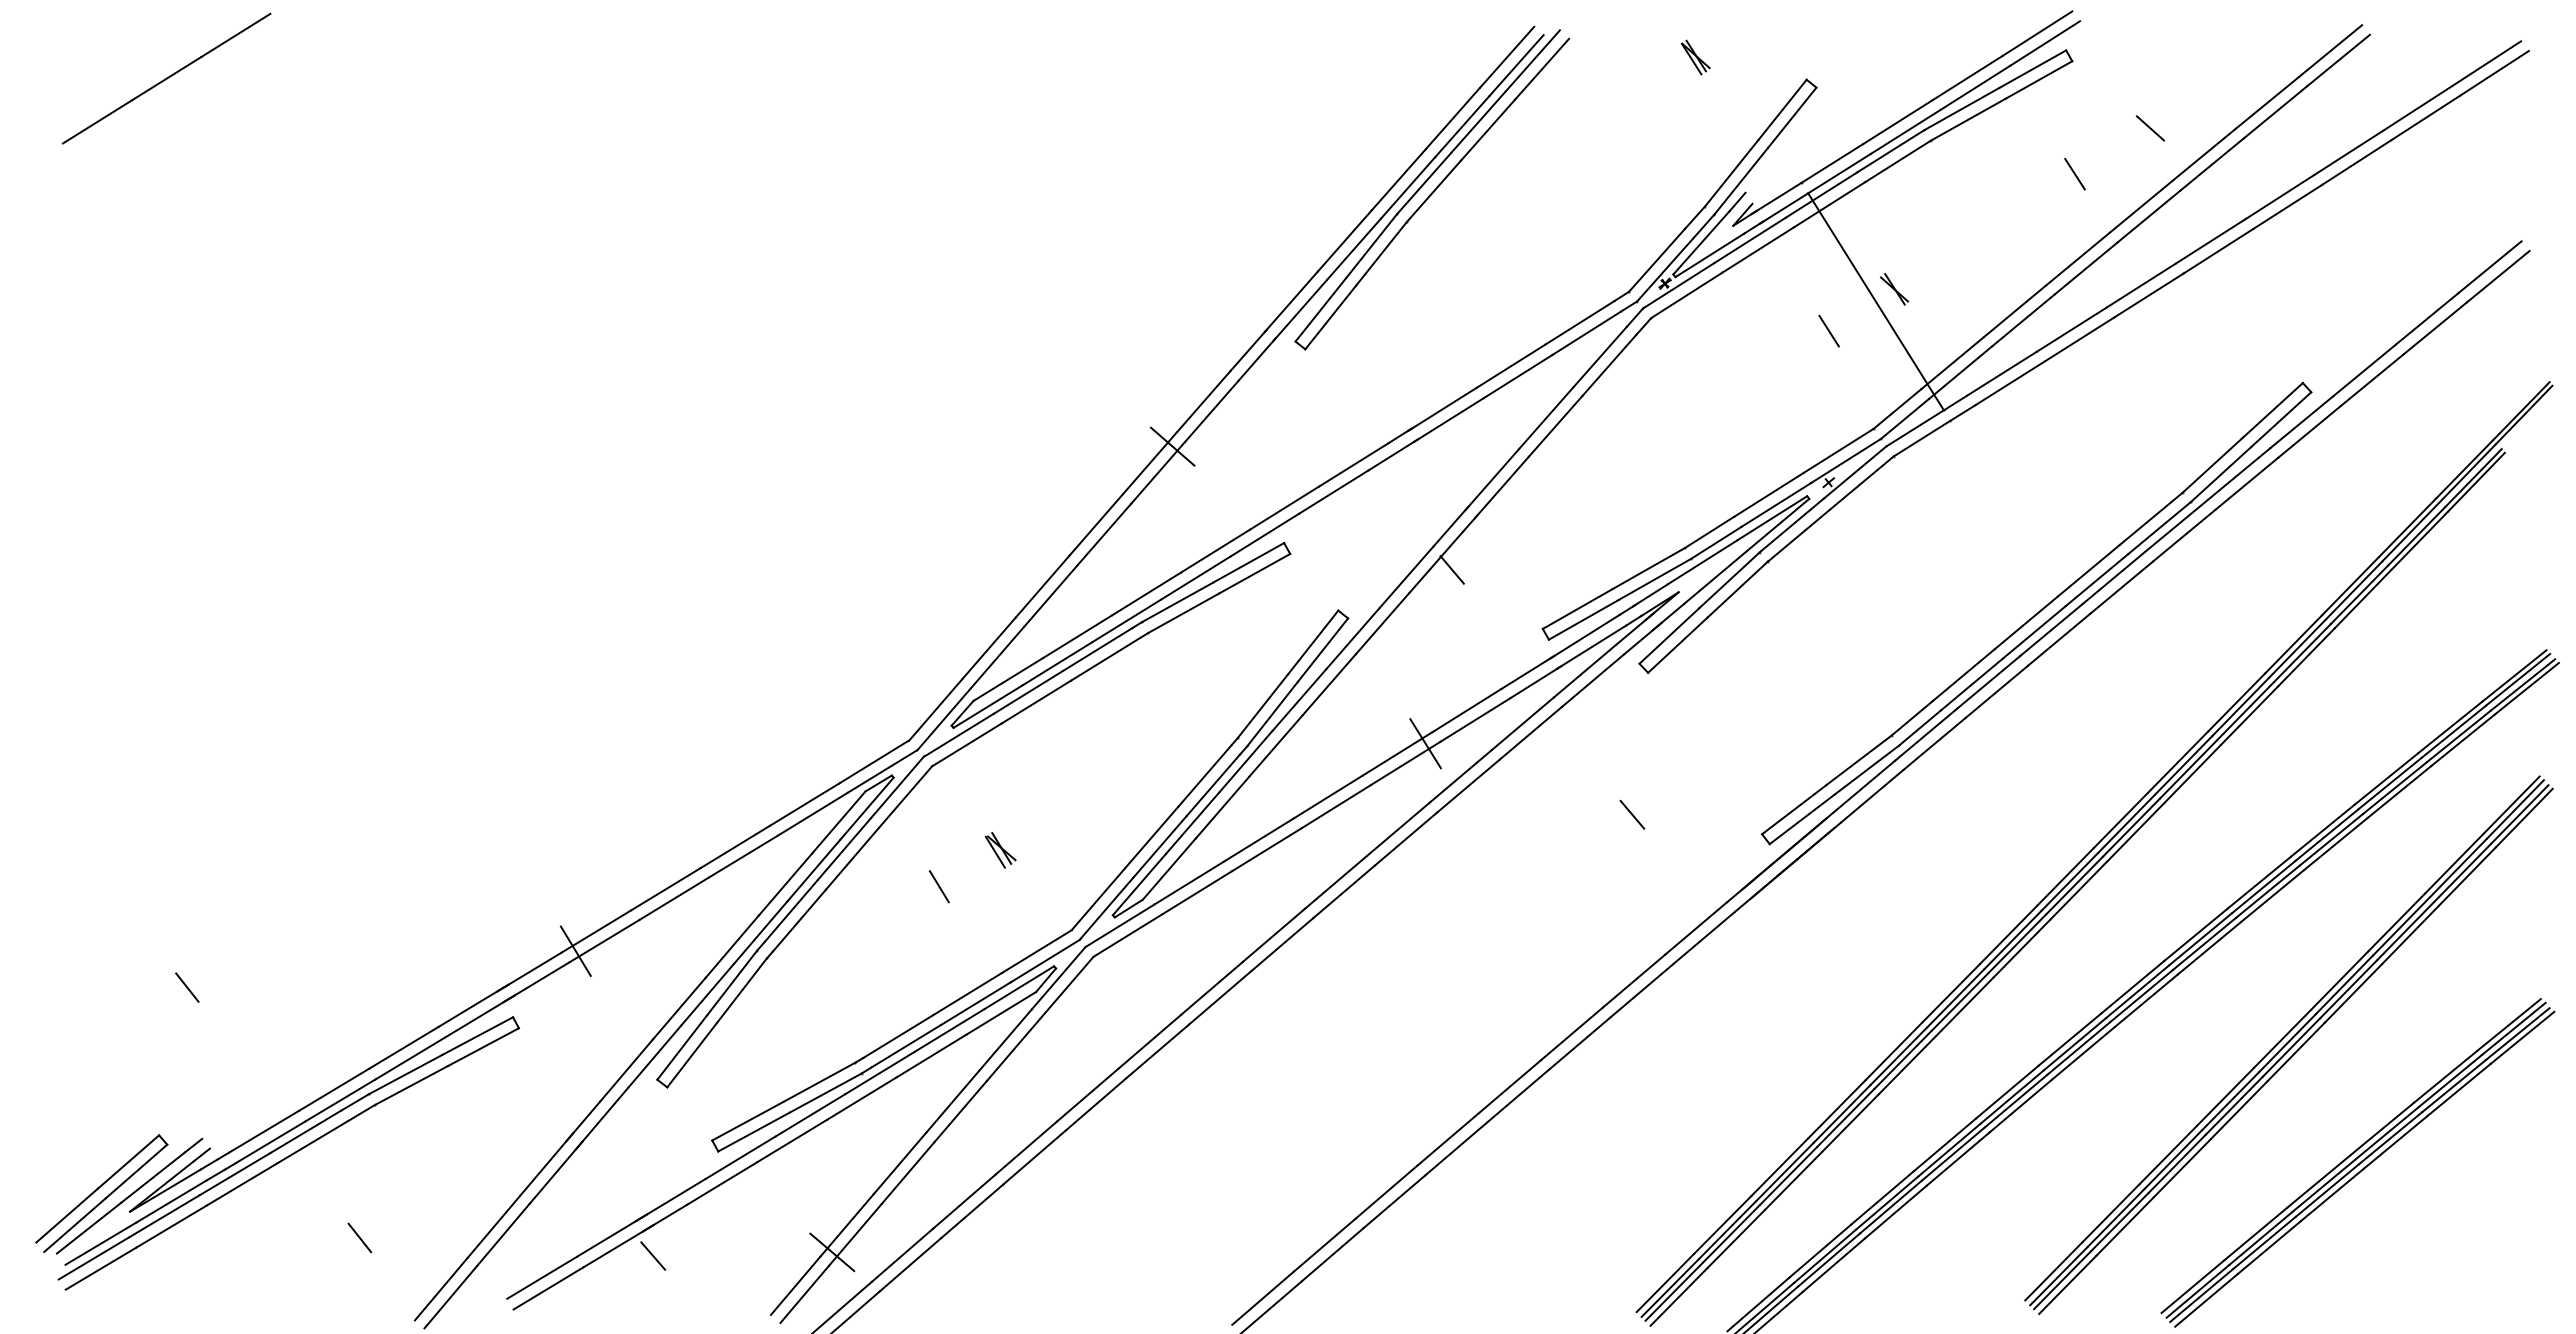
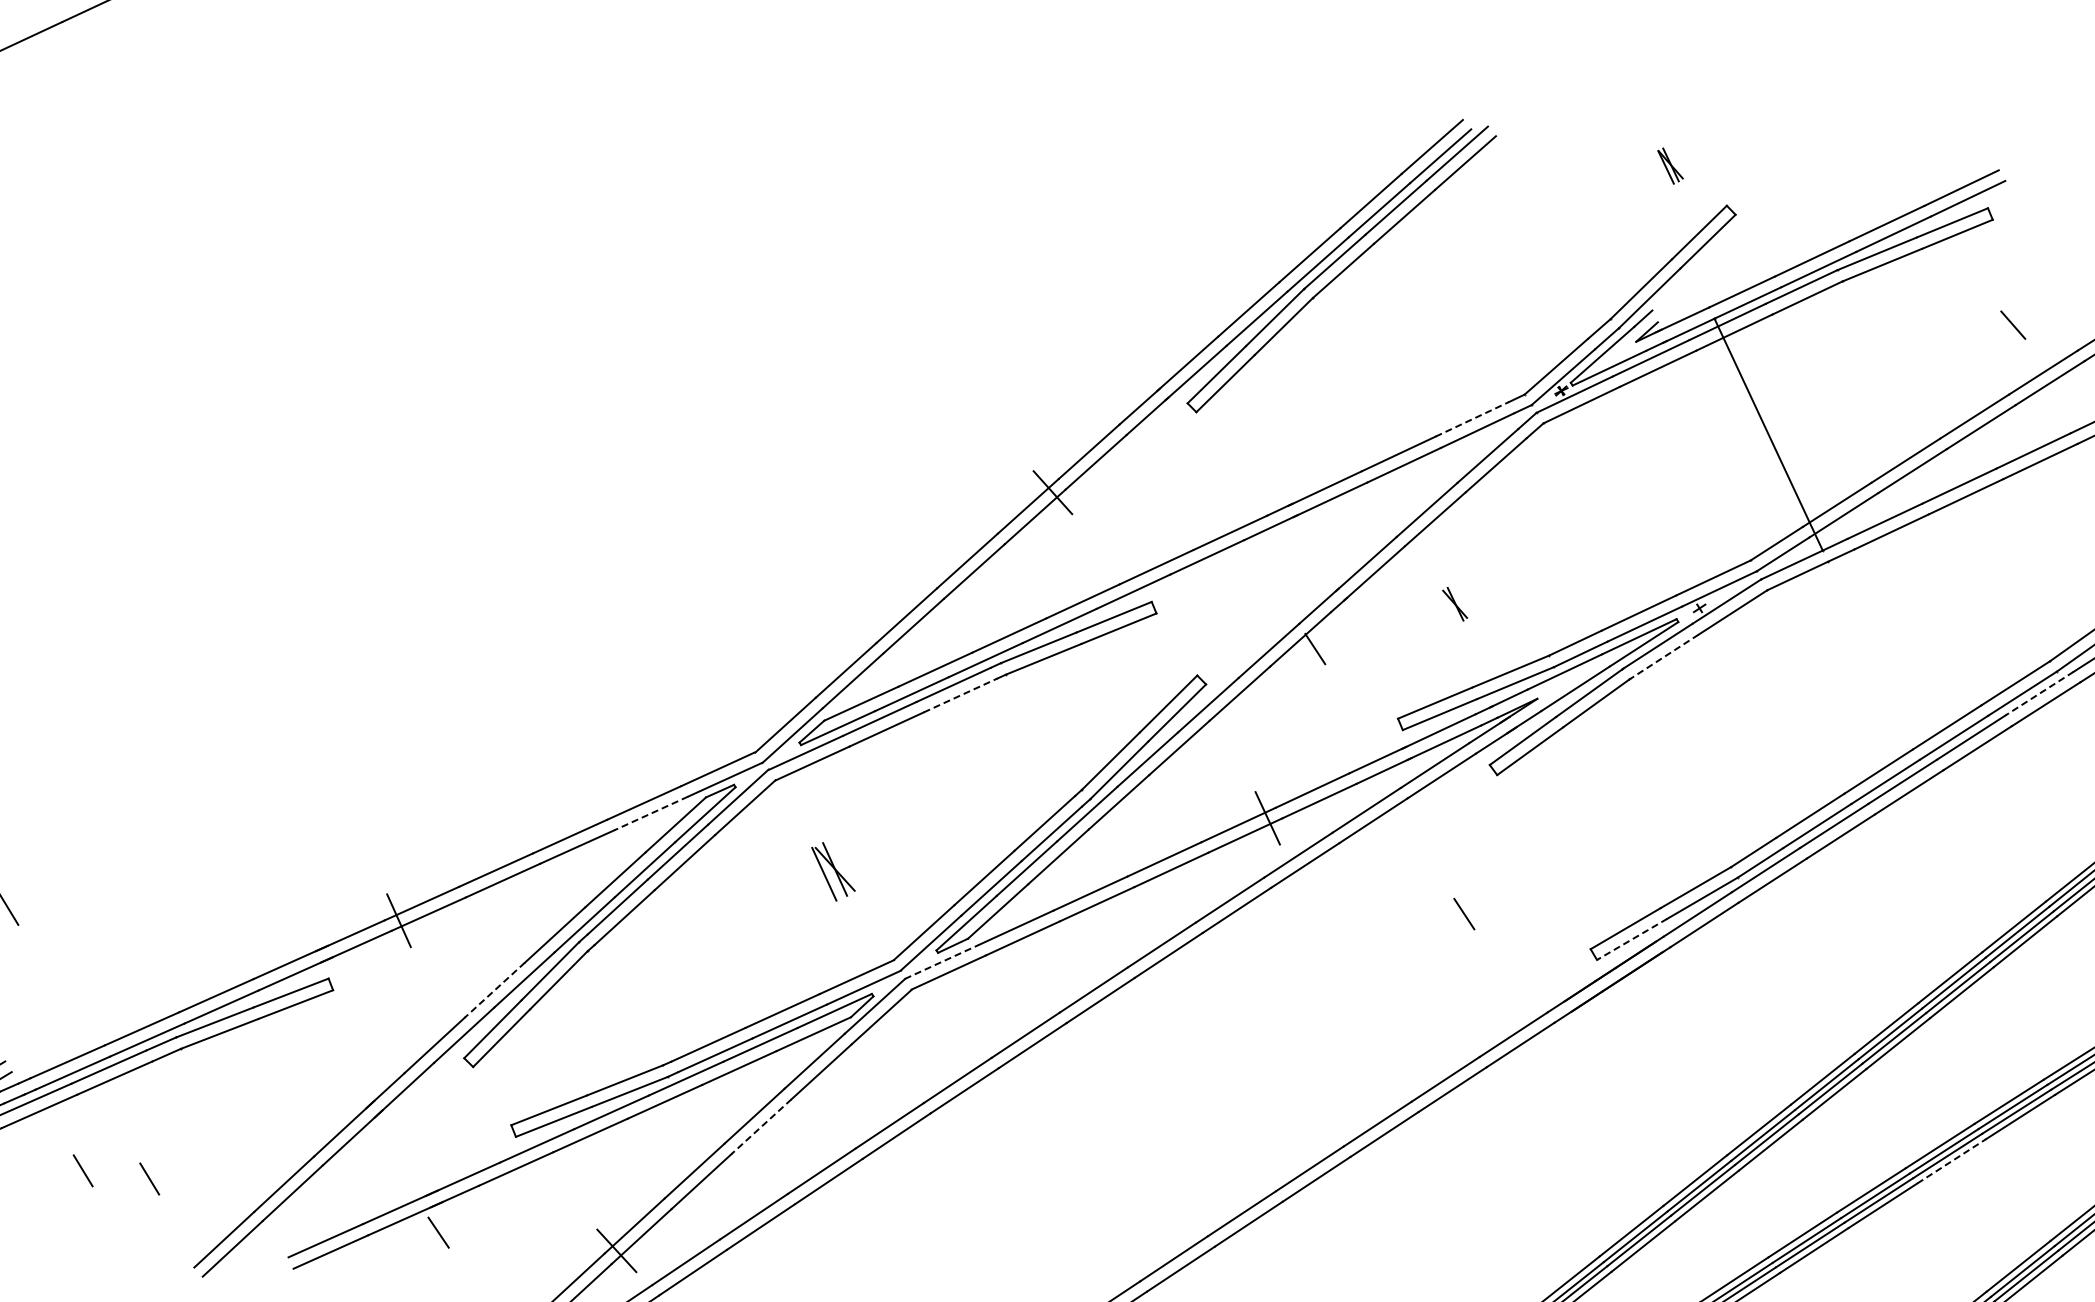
part: (1695, 57) -> (1670, 166), moved
line: (2150, 128) -> (2013, 325), moved
line: (2074, 173) -> (1981, 331), removed
part: (1894, 289) -> (1455, 604), moved
line: (1580, 322) -> (1472, 419), solid -> dashed
line: (1828, 330) -> (1717, 457), removed
line: (2176, 525) -> (2039, 693), solid -> dashed
line: (1799, 535) -> (1664, 657), solid -> dashed
line: (1105, 659) -> (960, 695), solid -> dashed
line: (813, 814) -> (651, 813), solid -> dashed
line: (1802, 819) -> (1632, 939), solid -> dashed
part: (1000, 850) -> (832, 872), size x1.6
line: (938, 886) -> (766, 900), removed
line: (1119, 925) -> (941, 961), solid -> dashed
line: (2146, 1000) -> (1951, 1161), solid -> dashed
line: (679, 1008) -> (494, 990), solid -> dashed
line: (960, 1111) -> (761, 1126), solid -> dashed
line: (292, 1237) -> (82, 1170), added

